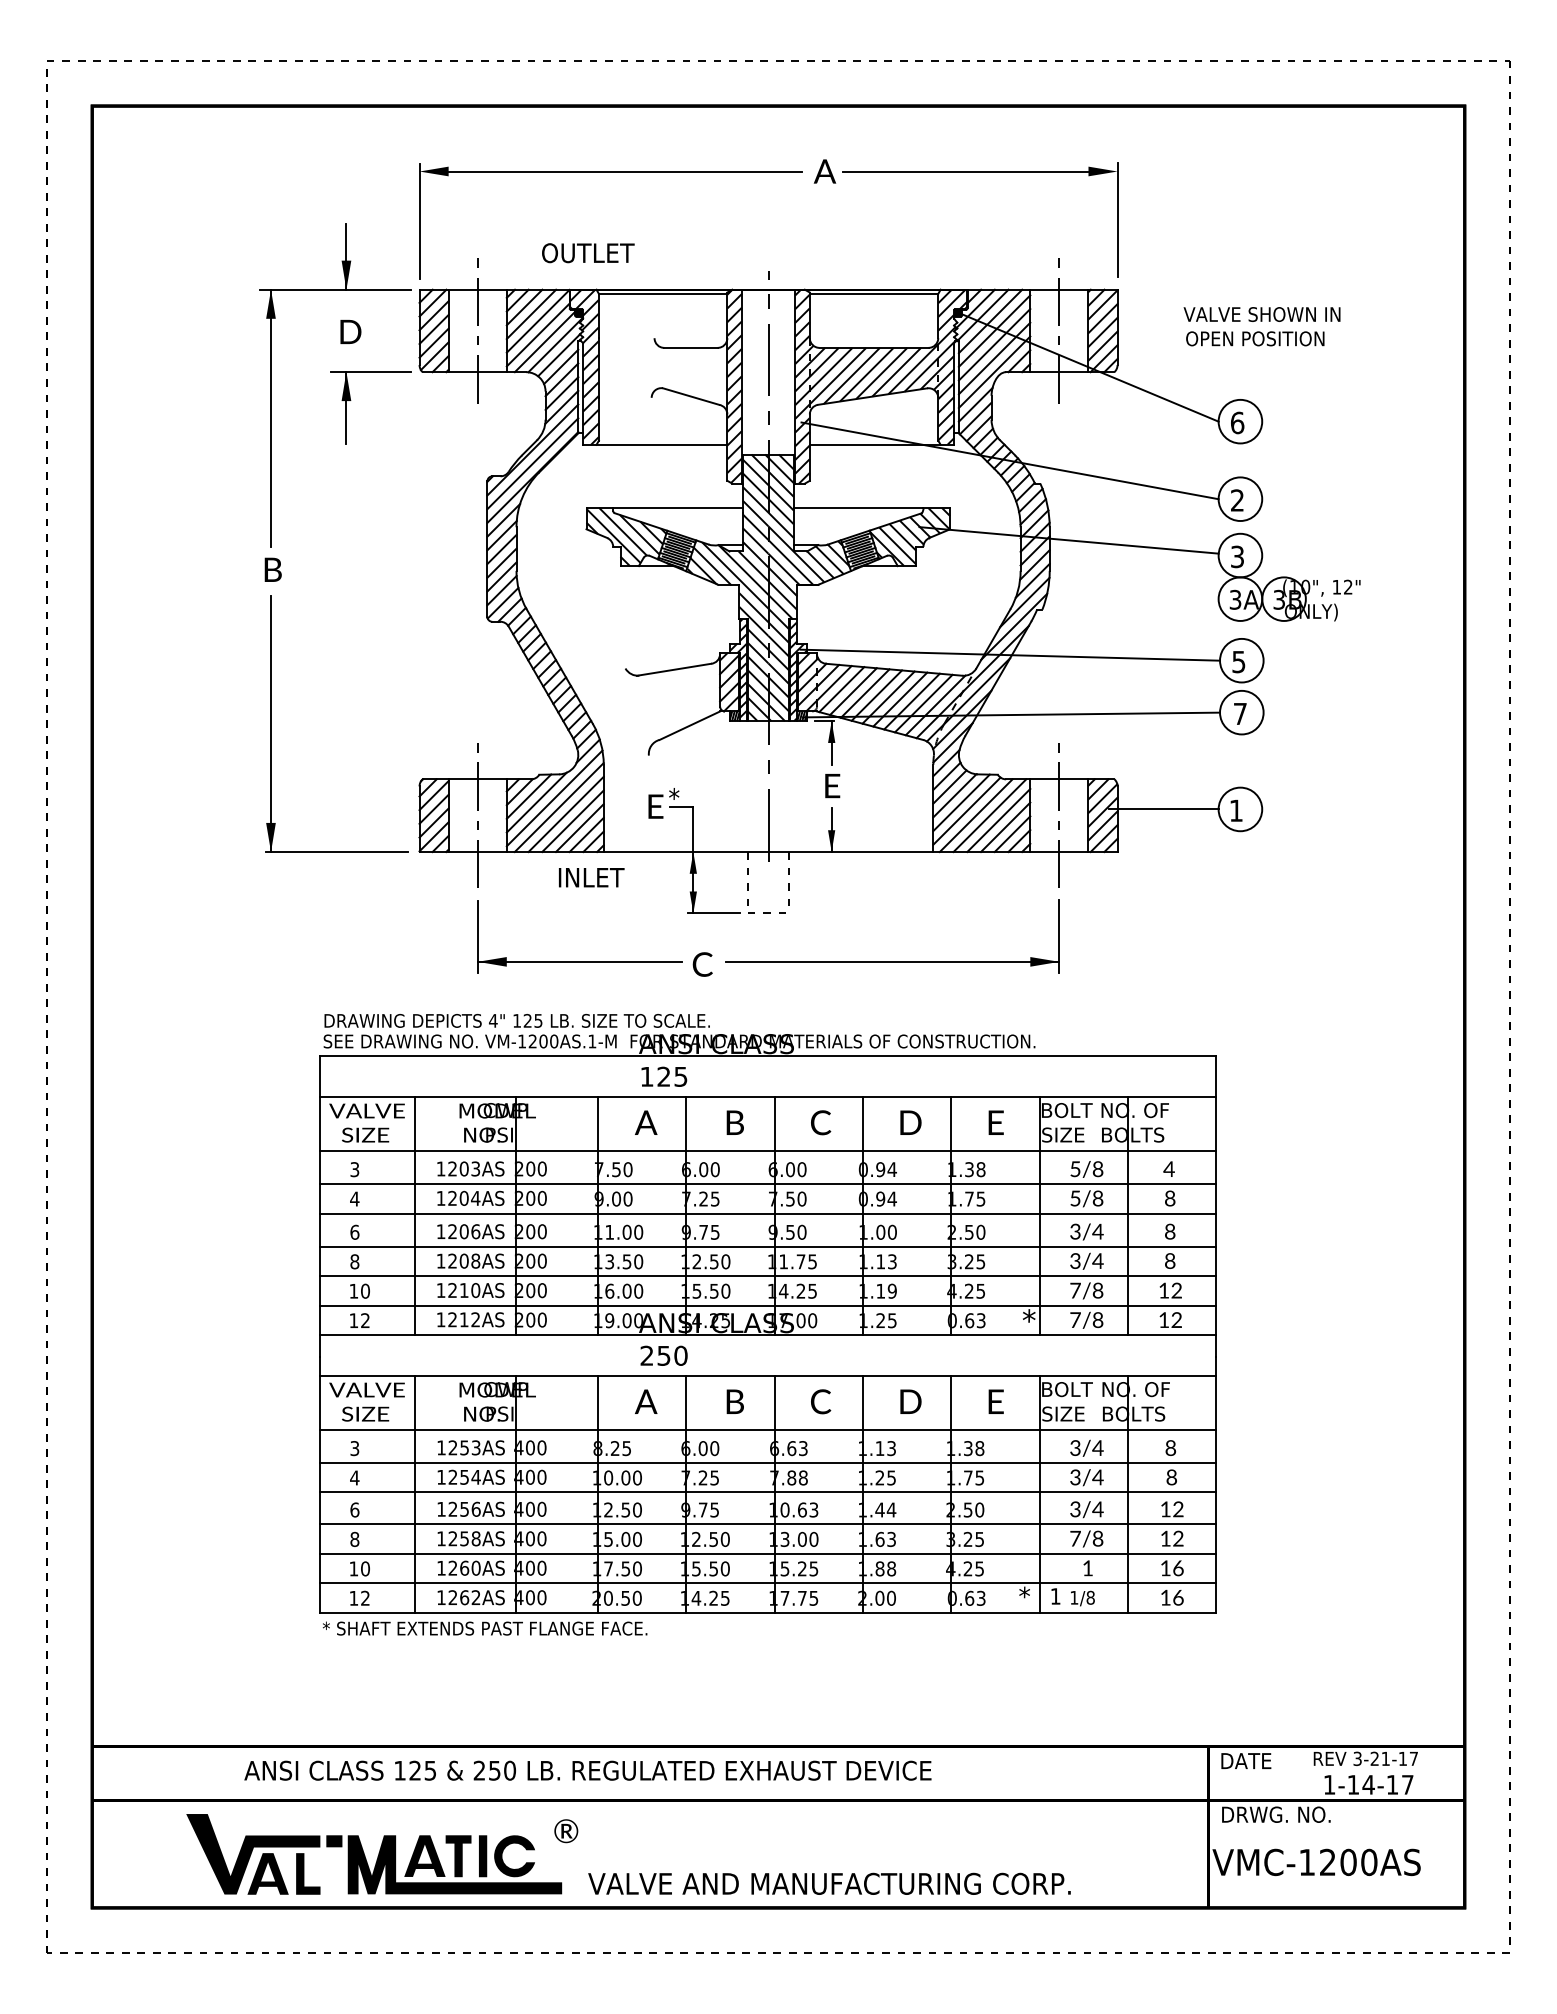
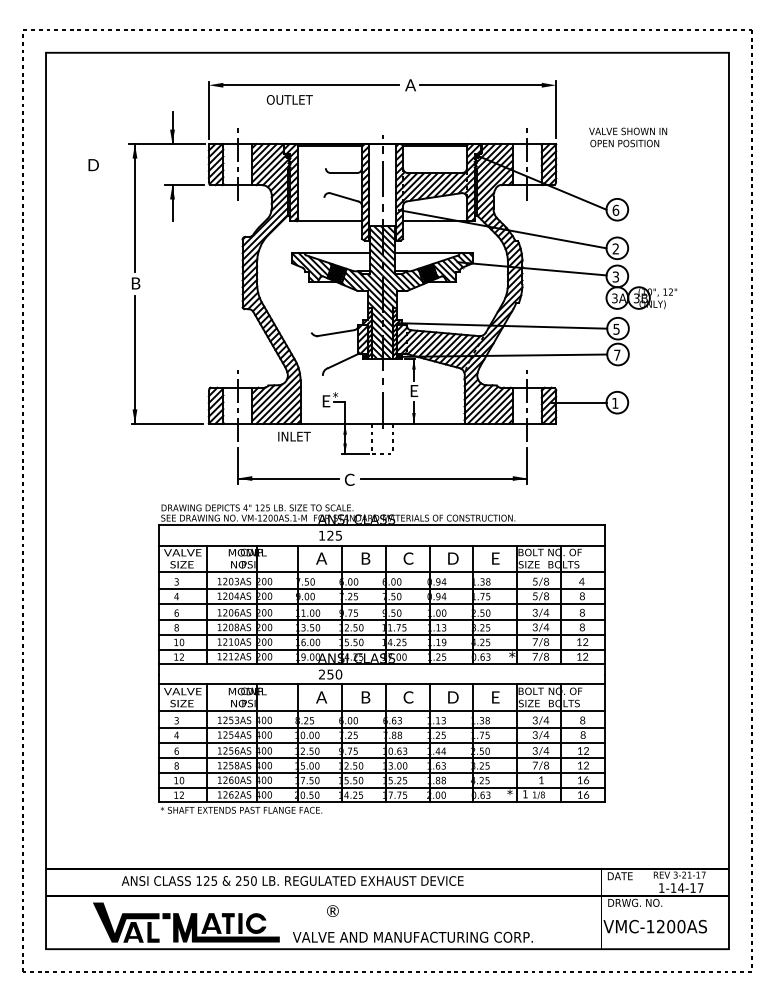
text: (587, 252) -> (289, 99), moved
text: (1262, 326) -> (628, 137), moved
text: (350, 332) -> (93, 165), moved
text: (565, 1829) -> (332, 910), moved

